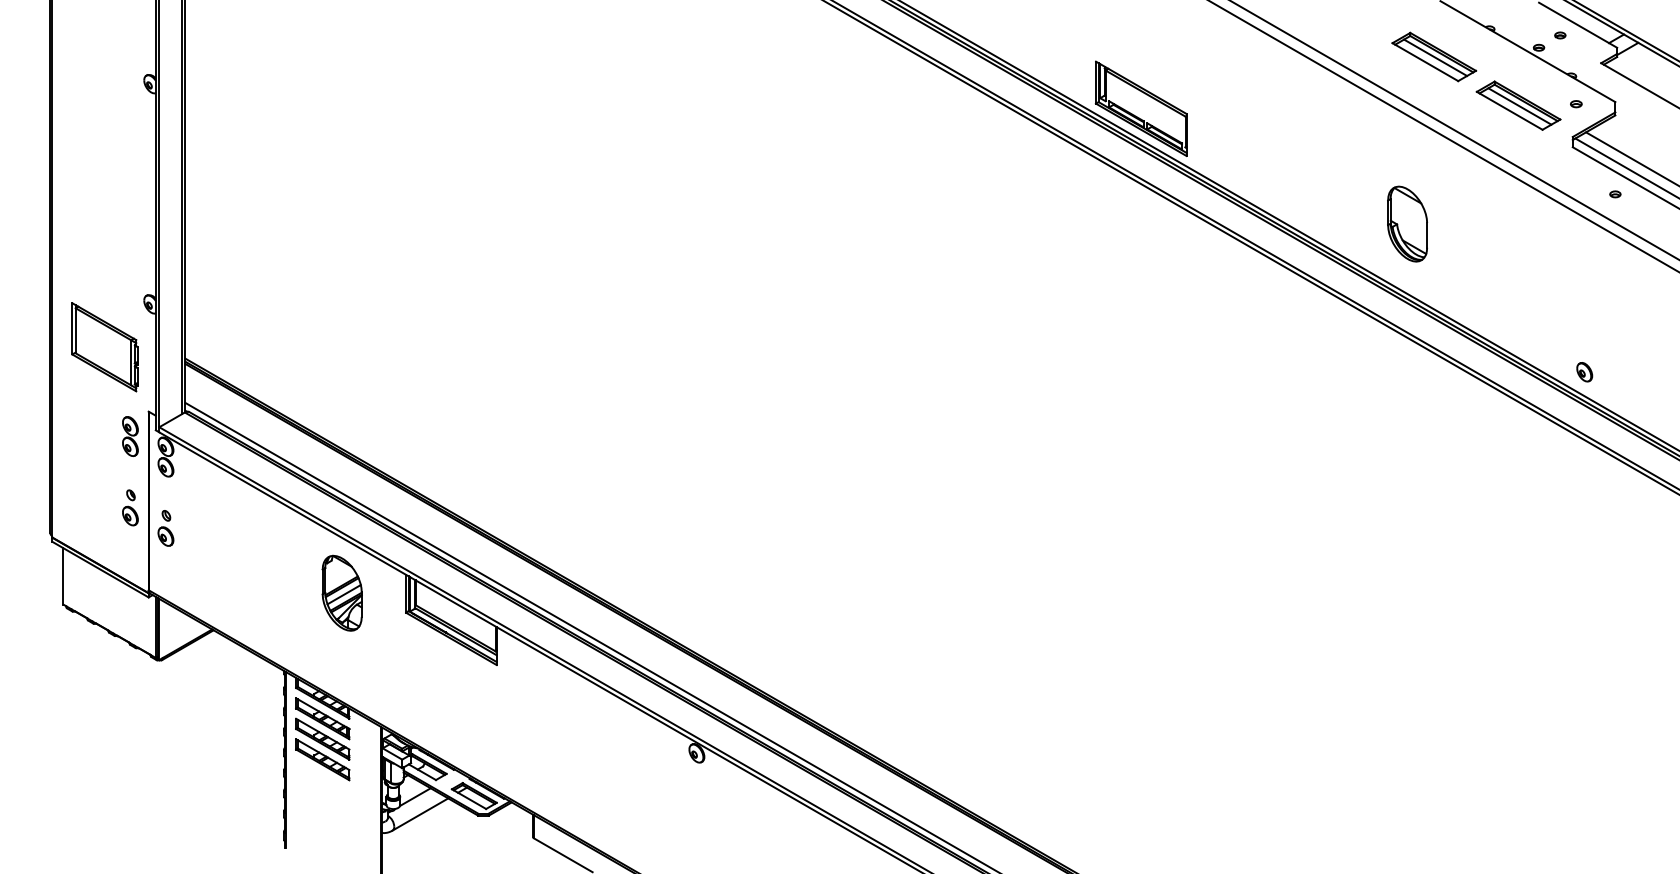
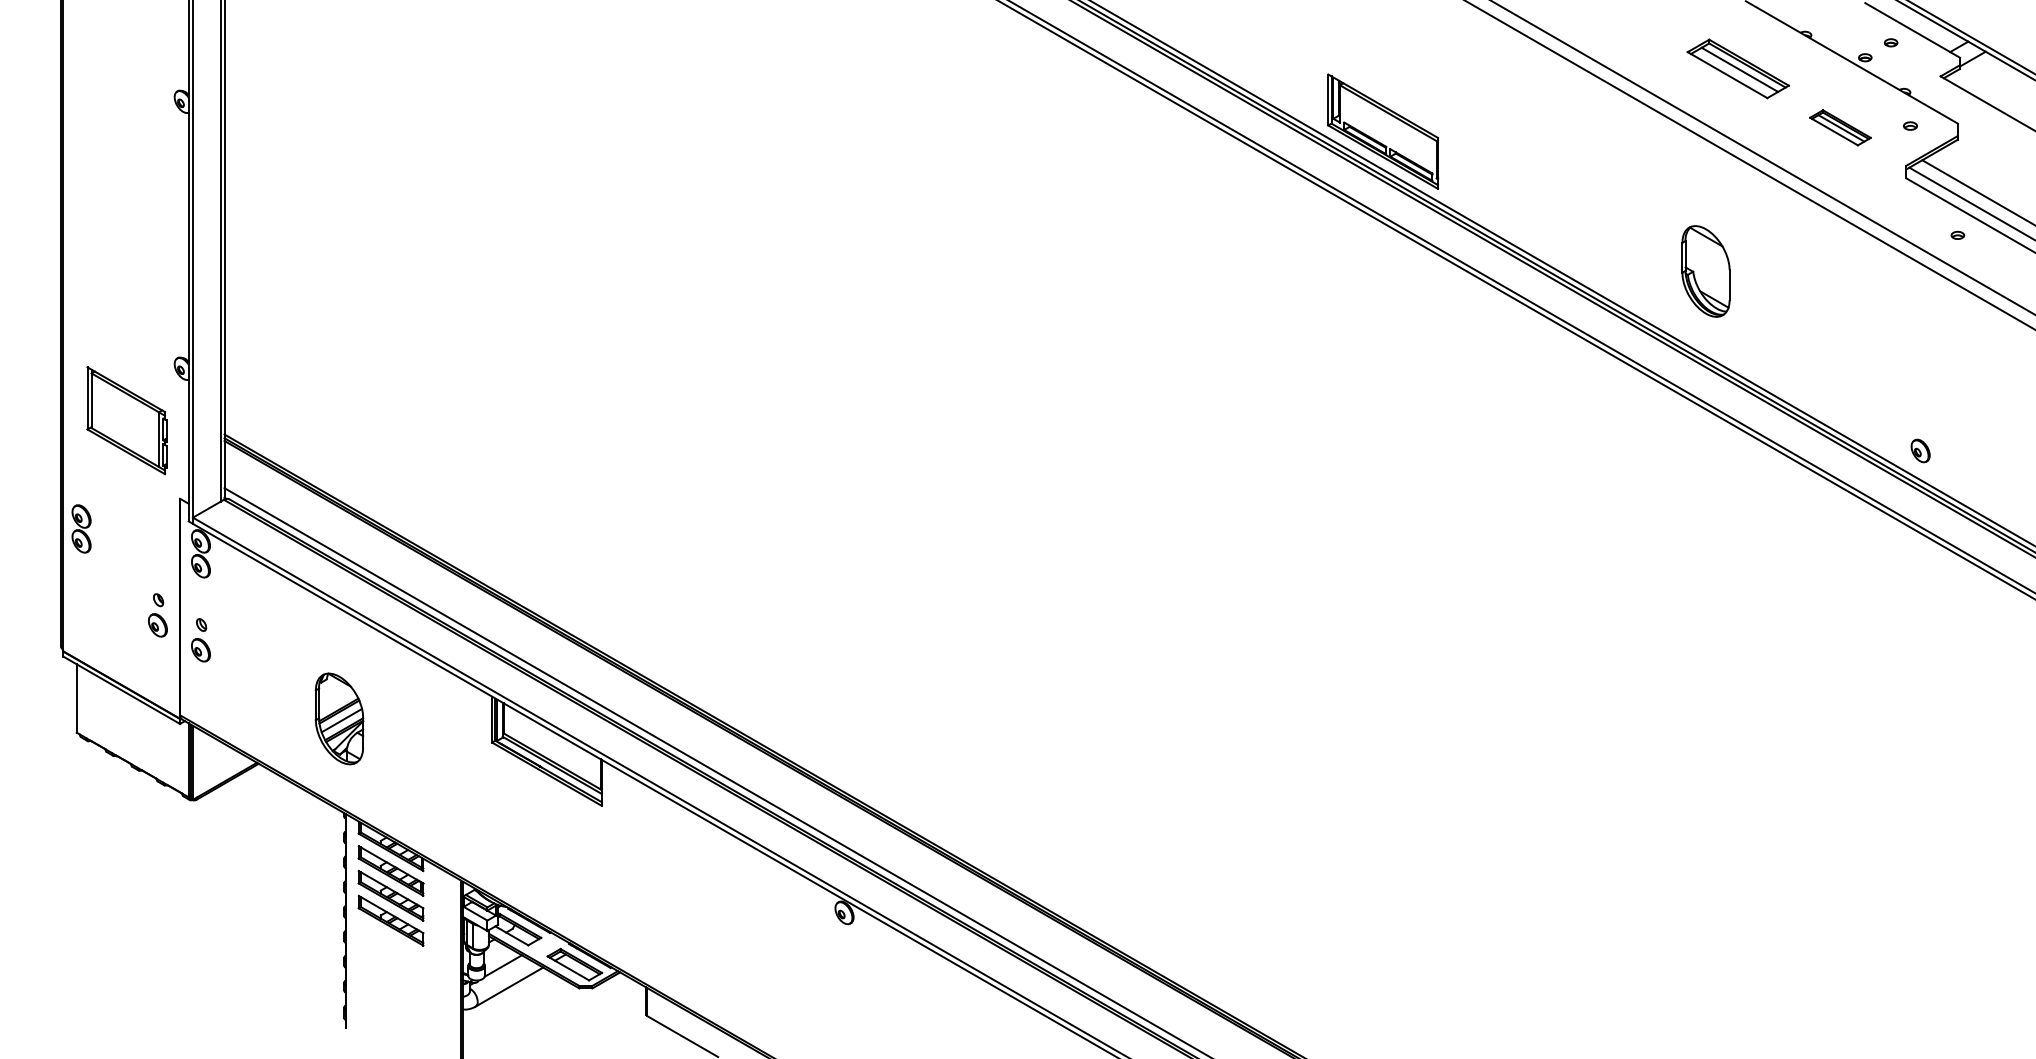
part: (1518, 105) -> (1840, 127), size x0.6
part: (130, 436) -> (81, 528), moved
part: (341, 592) -> (338, 717), moved

